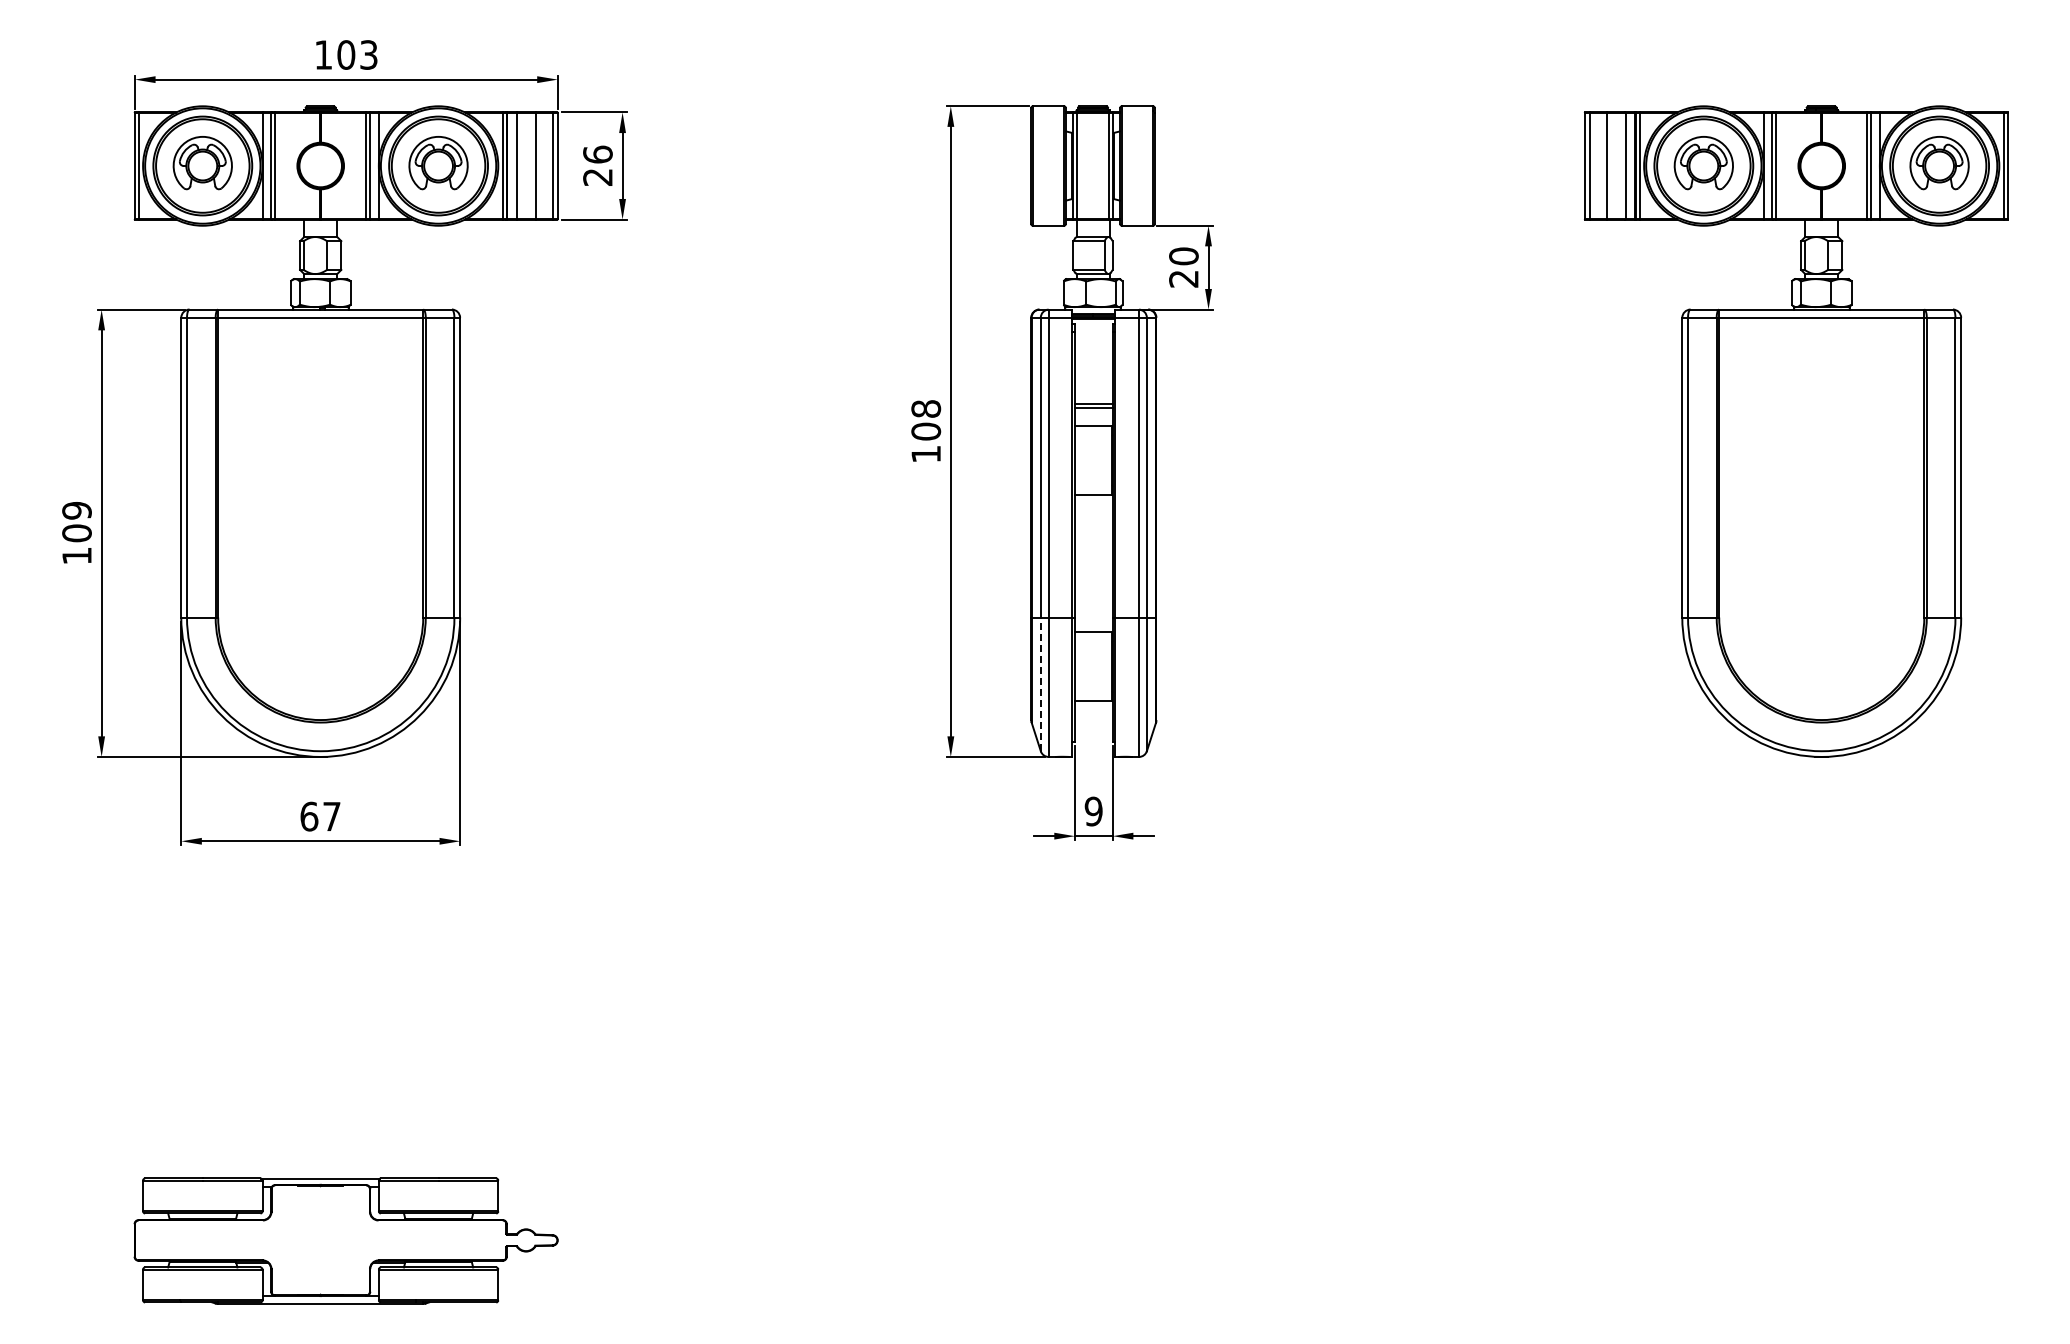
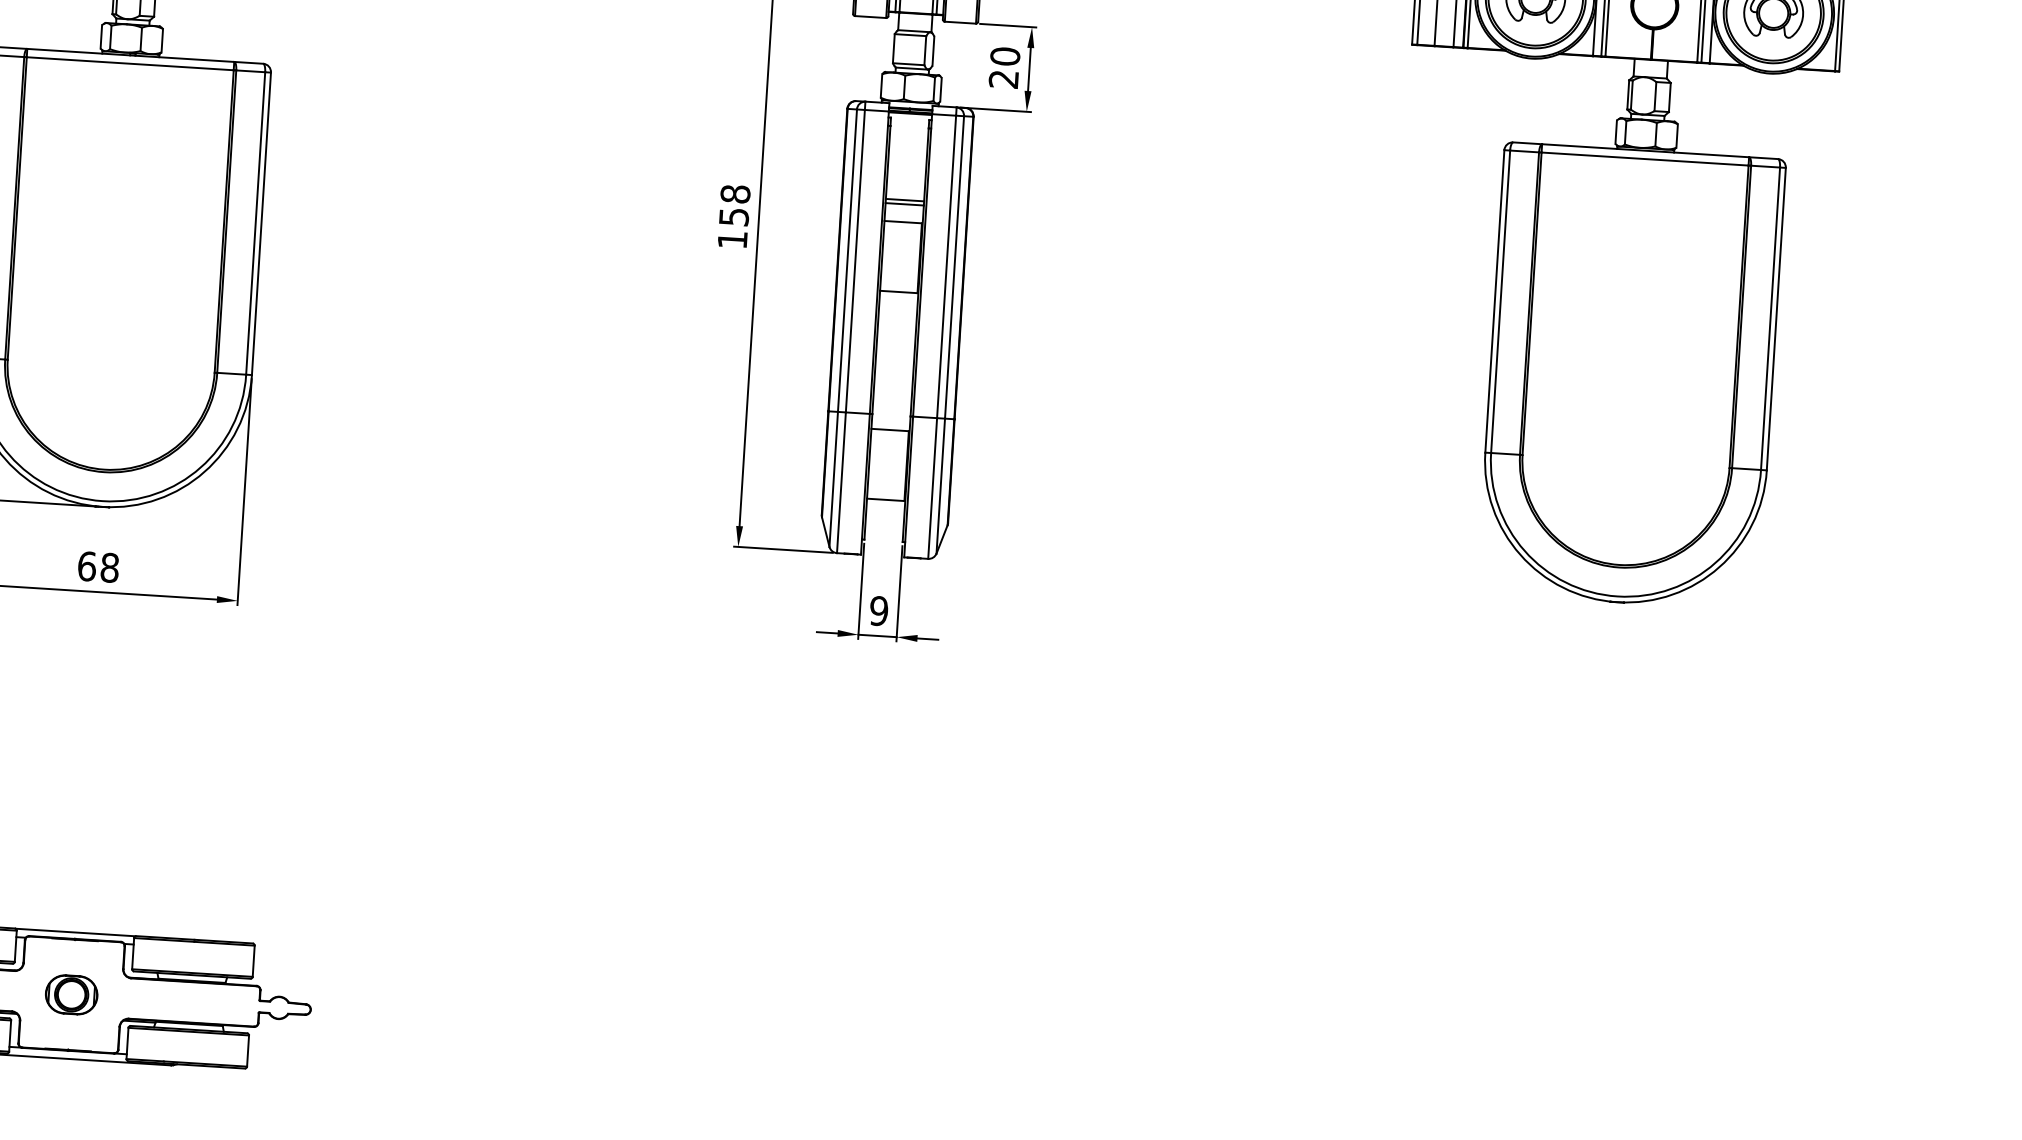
text: (926, 431) -> (734, 216), 108 -> 158
line: (1040, 684) -> (833, 479), dashed -> solid
text: (331, 816) -> (109, 567), 67 -> 68
part: (320, 1240) -> (71, 994), added

